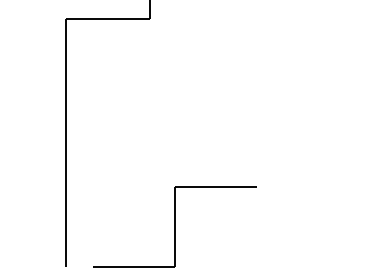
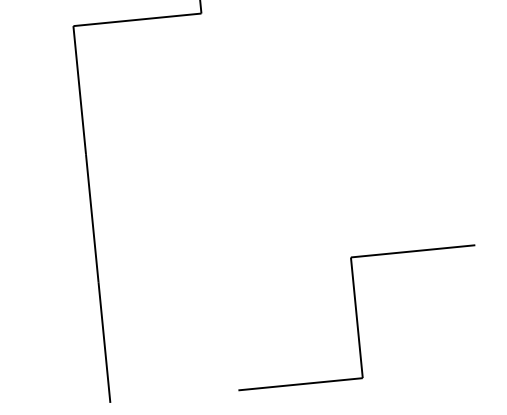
part: (174, 226) -> (356, 316), moved

